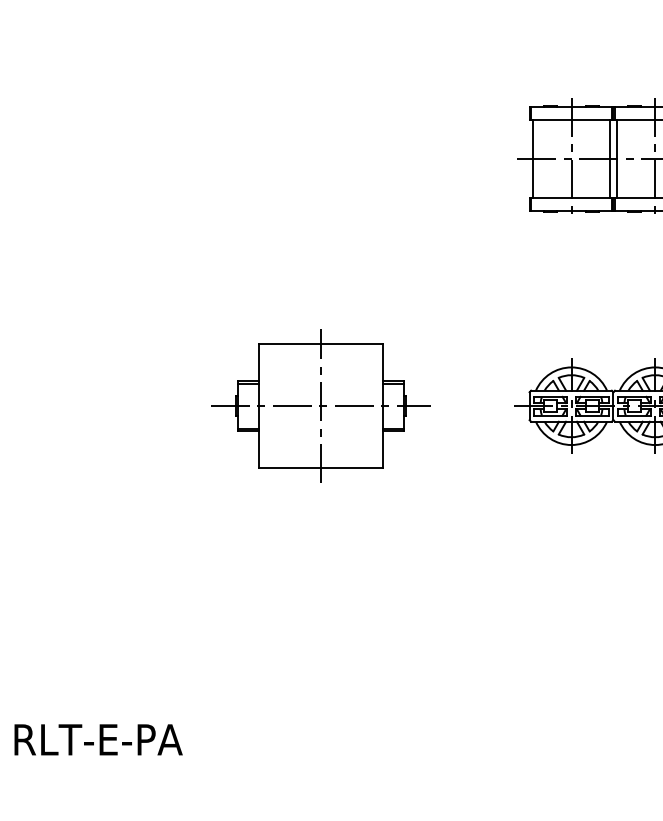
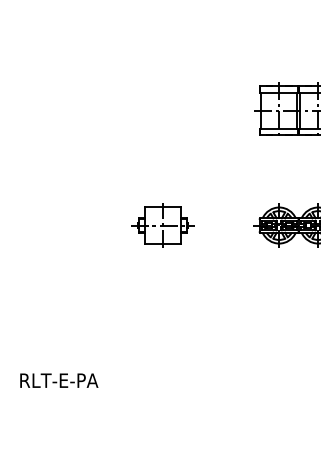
part: (320, 406) -> (162, 225), size x0.62

